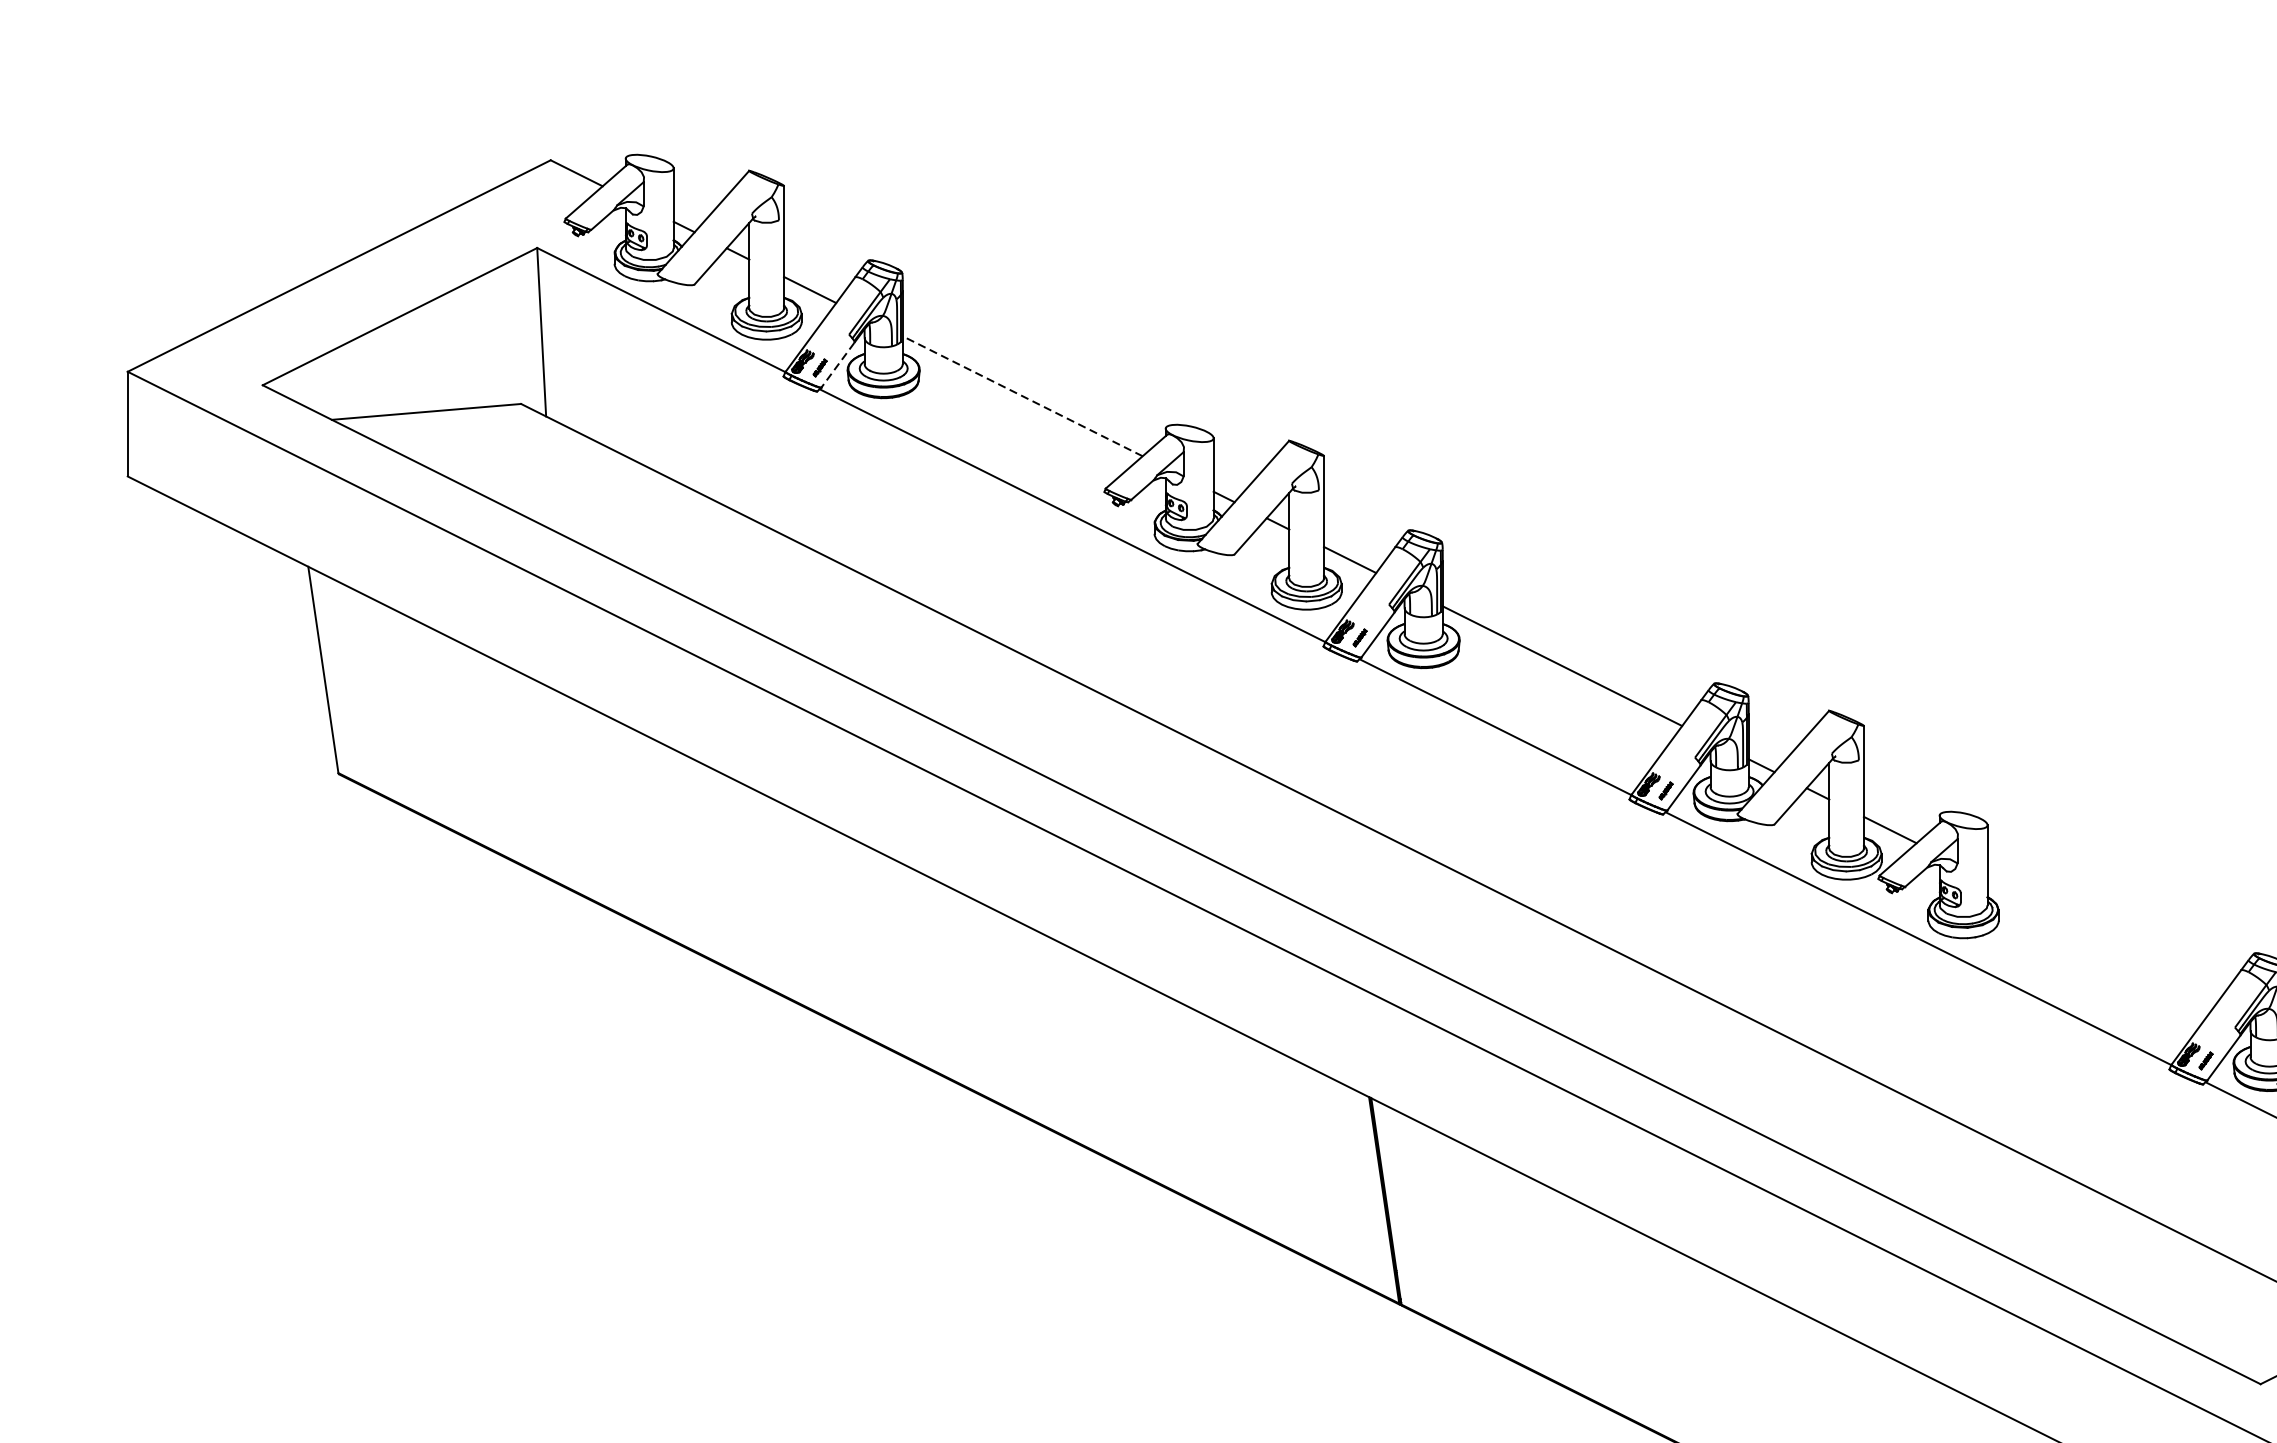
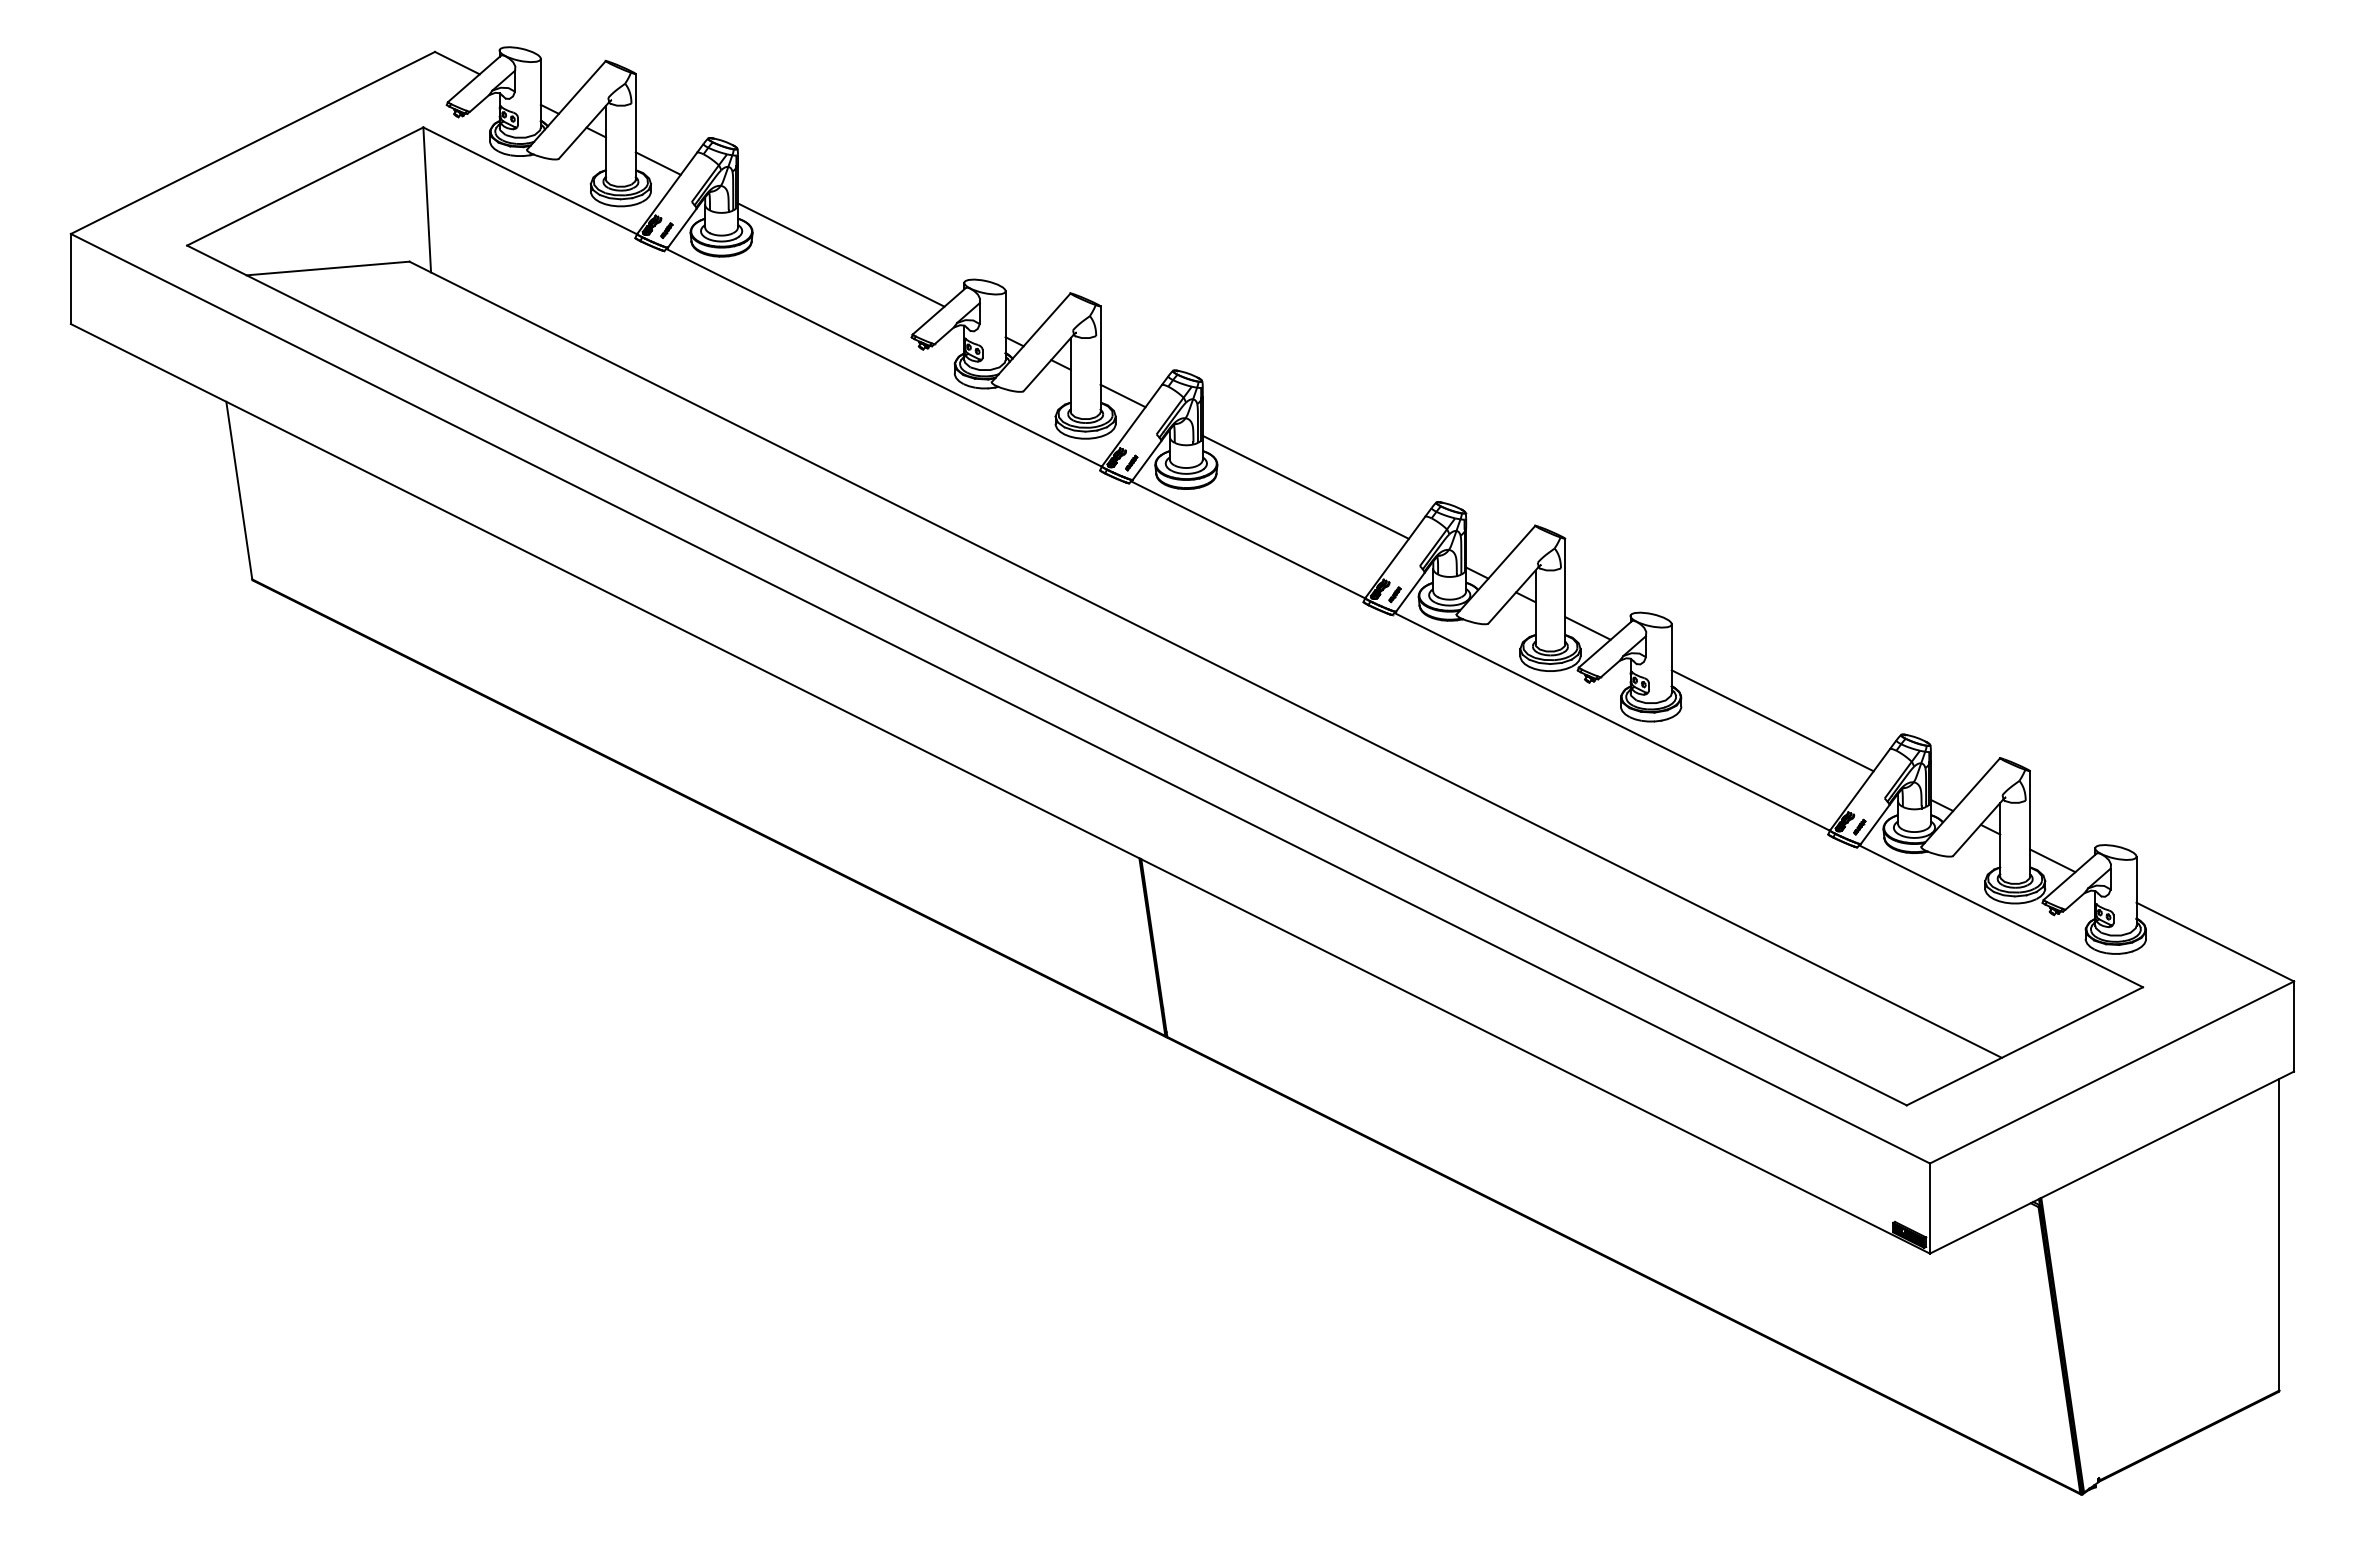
line: (838, 365) -> (682, 228), dashed -> solid
line: (1021, 395) -> (840, 254), dashed -> solid
line: (2104, 937) -> (1772, 720), added

